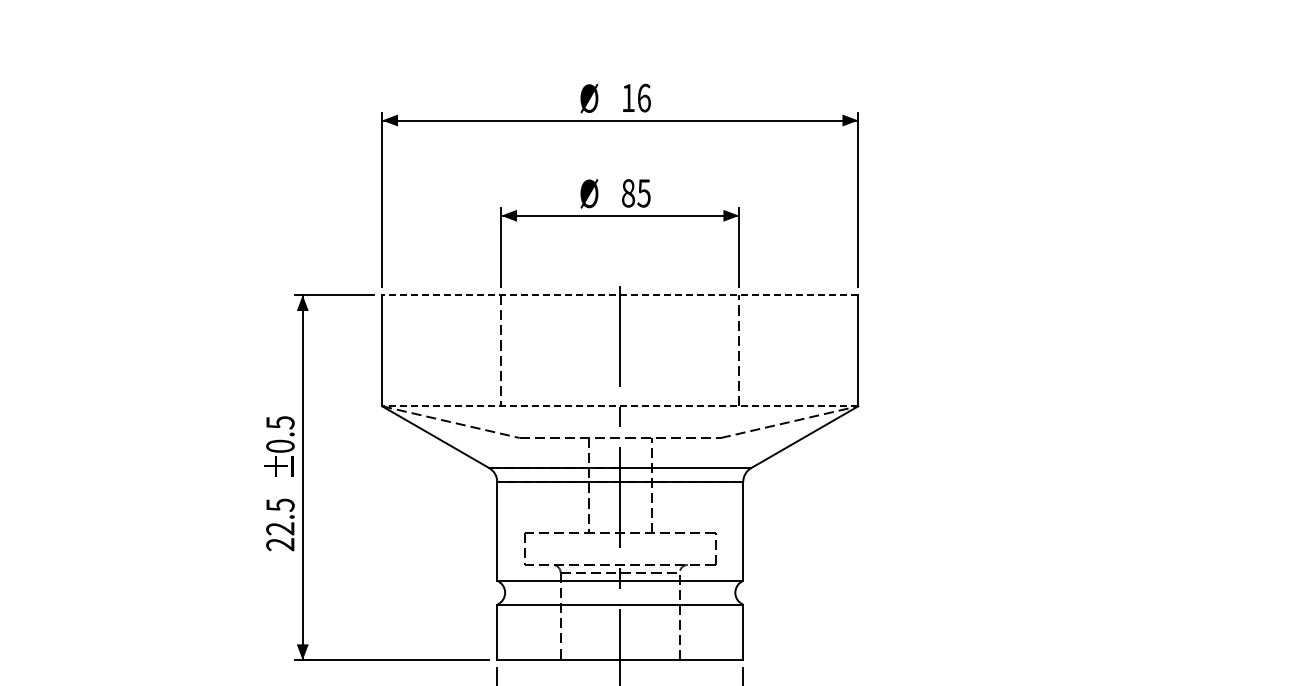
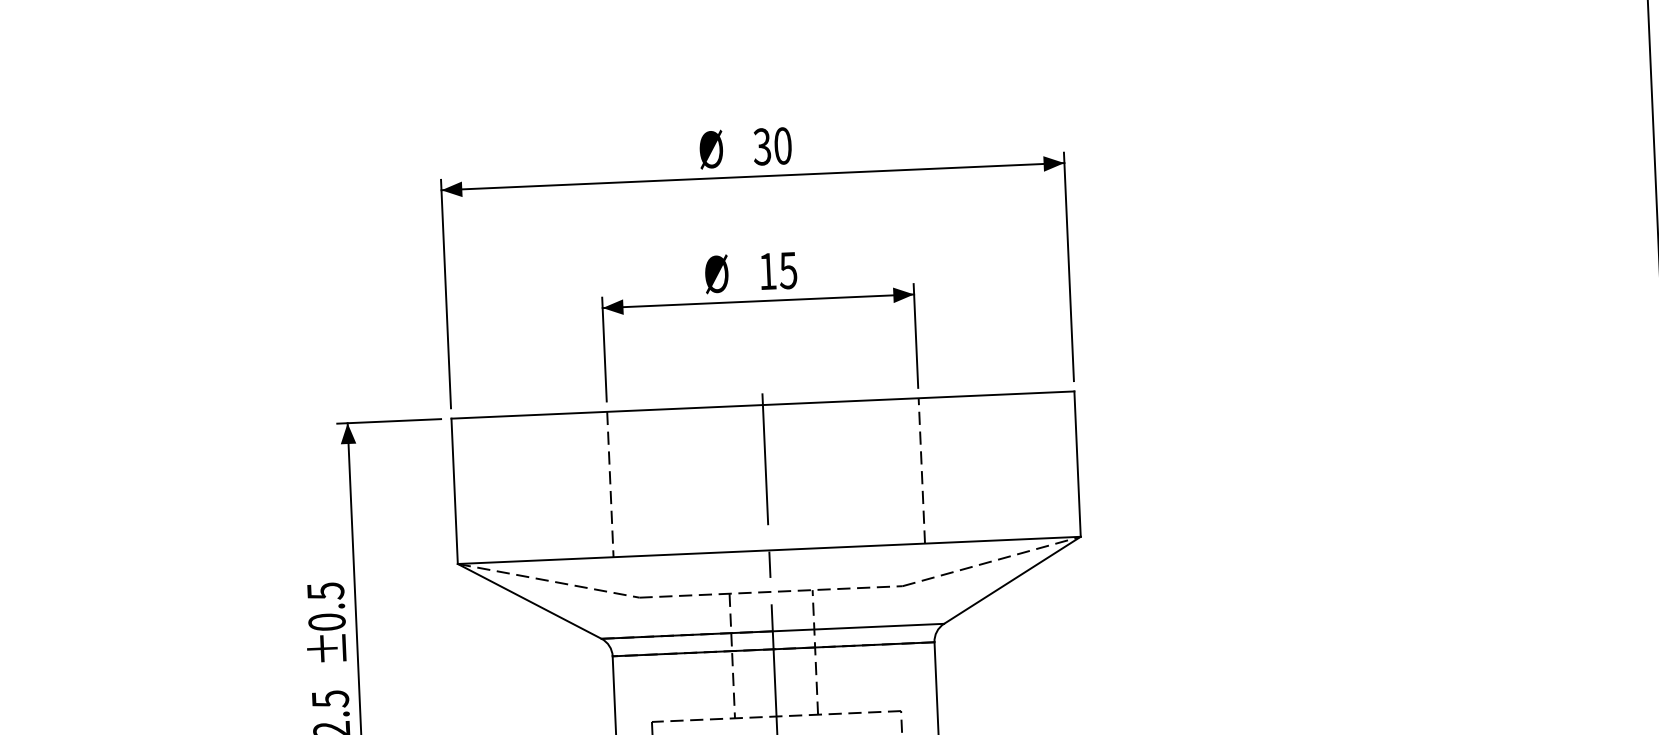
text: (635, 97) -> (771, 145), 16 -> 30
text: (628, 193) -> (767, 271), 85 -> 15
line: (619, 295) -> (761, 405), dashed -> solid
line: (619, 406) -> (768, 550), dashed -> solid

